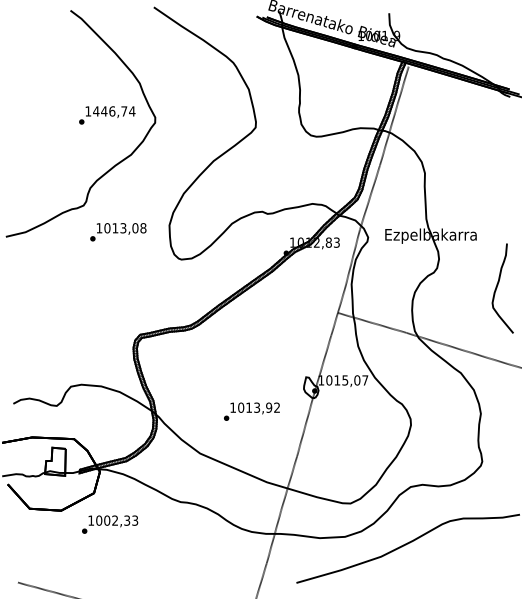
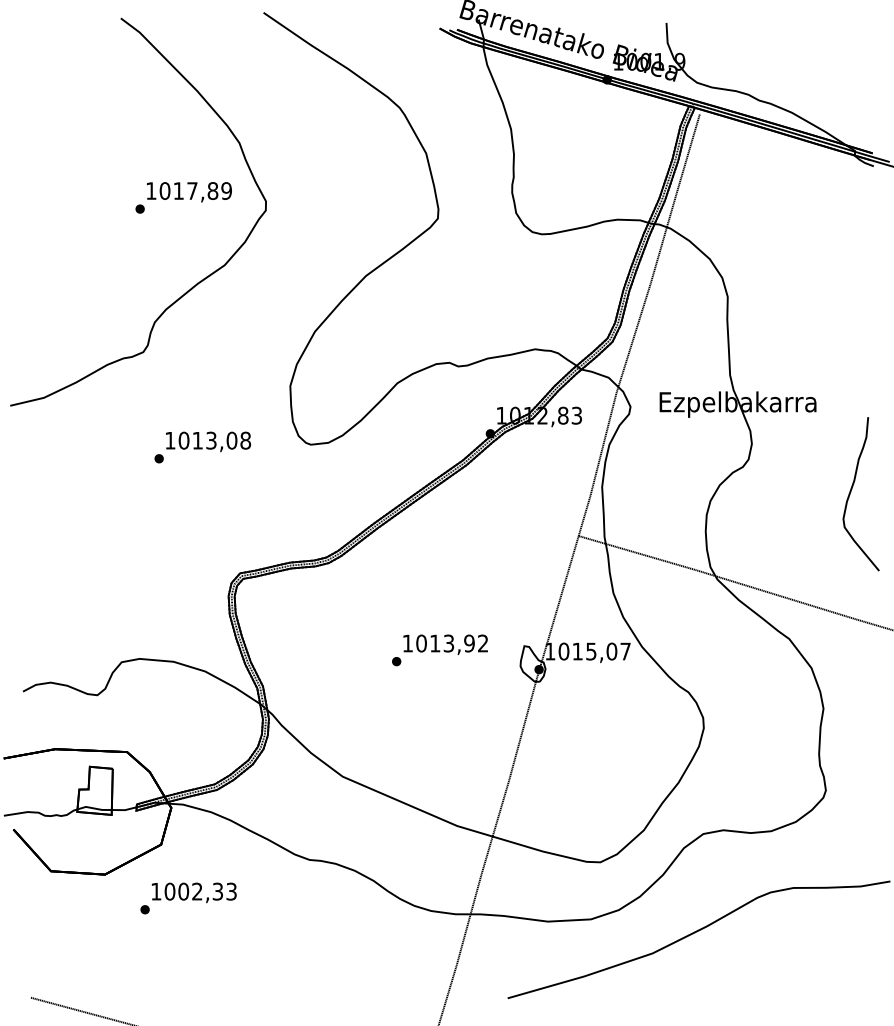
text: (114, 111) -> (196, 191), 1446,74 -> 1017,89
text: (118, 232) -> (203, 447), moved
text: (251, 411) -> (439, 649), moved

